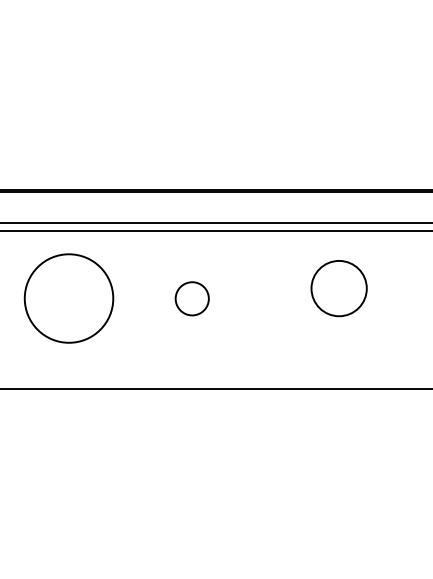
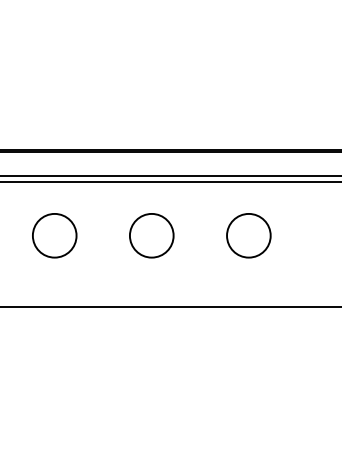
circle: (338, 288) -> (248, 235), moved
circle: (68, 298) -> (54, 235), size x0.62
circle: (191, 298) -> (151, 235), size x1.67

